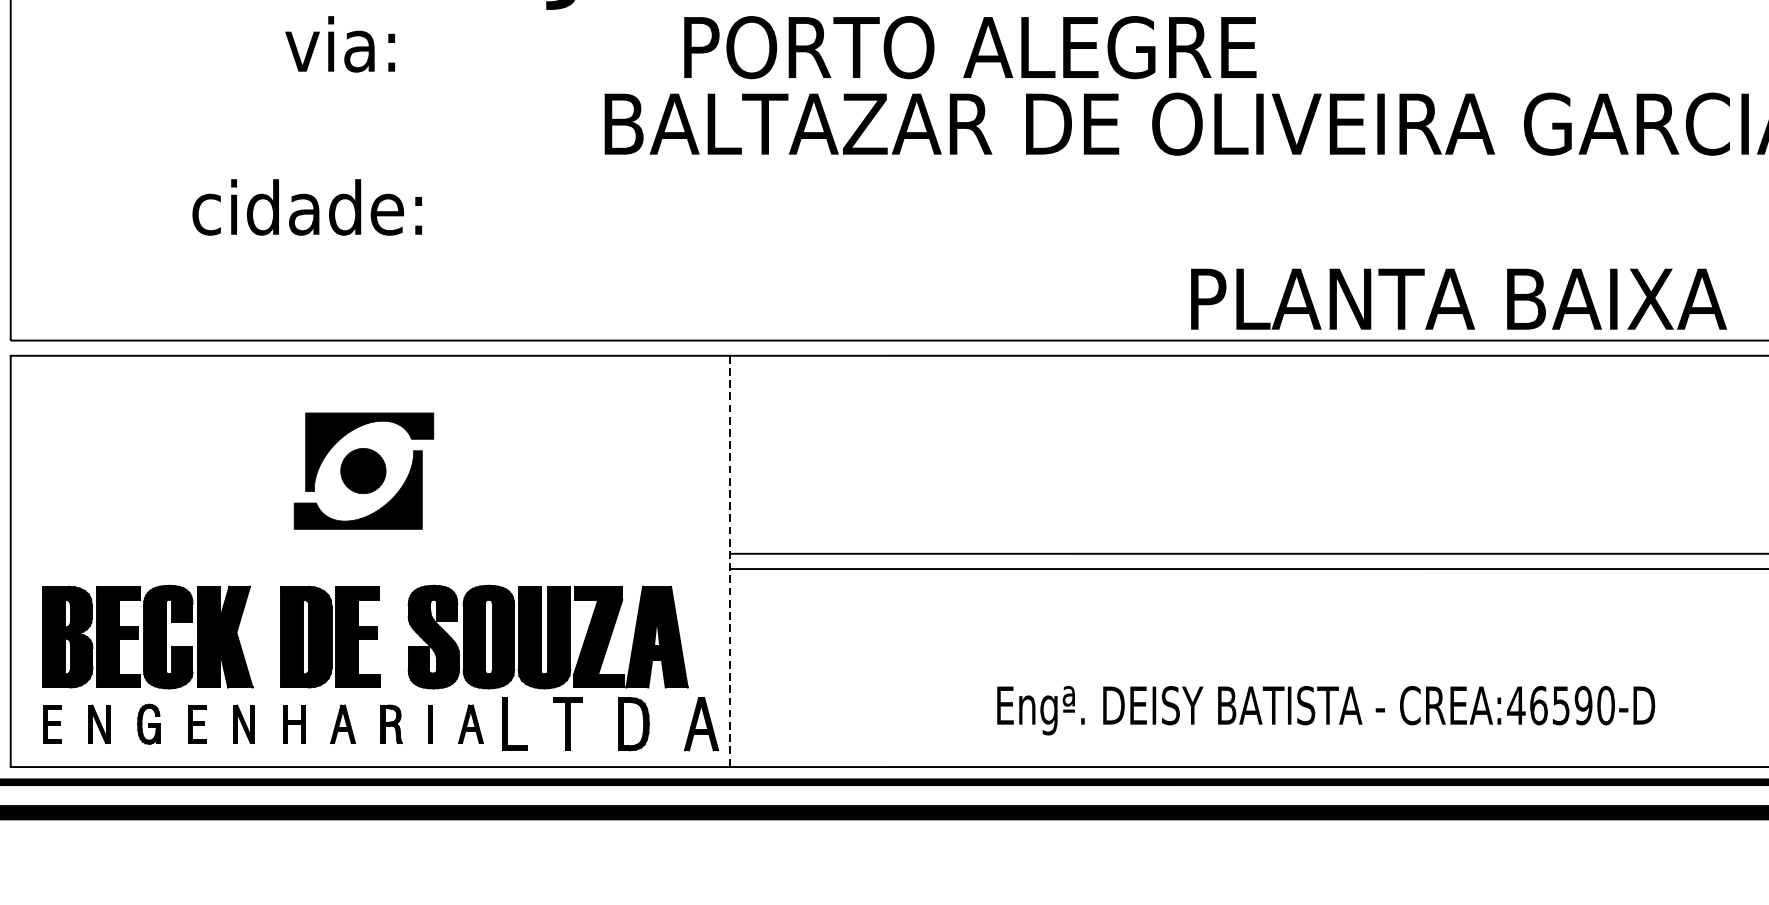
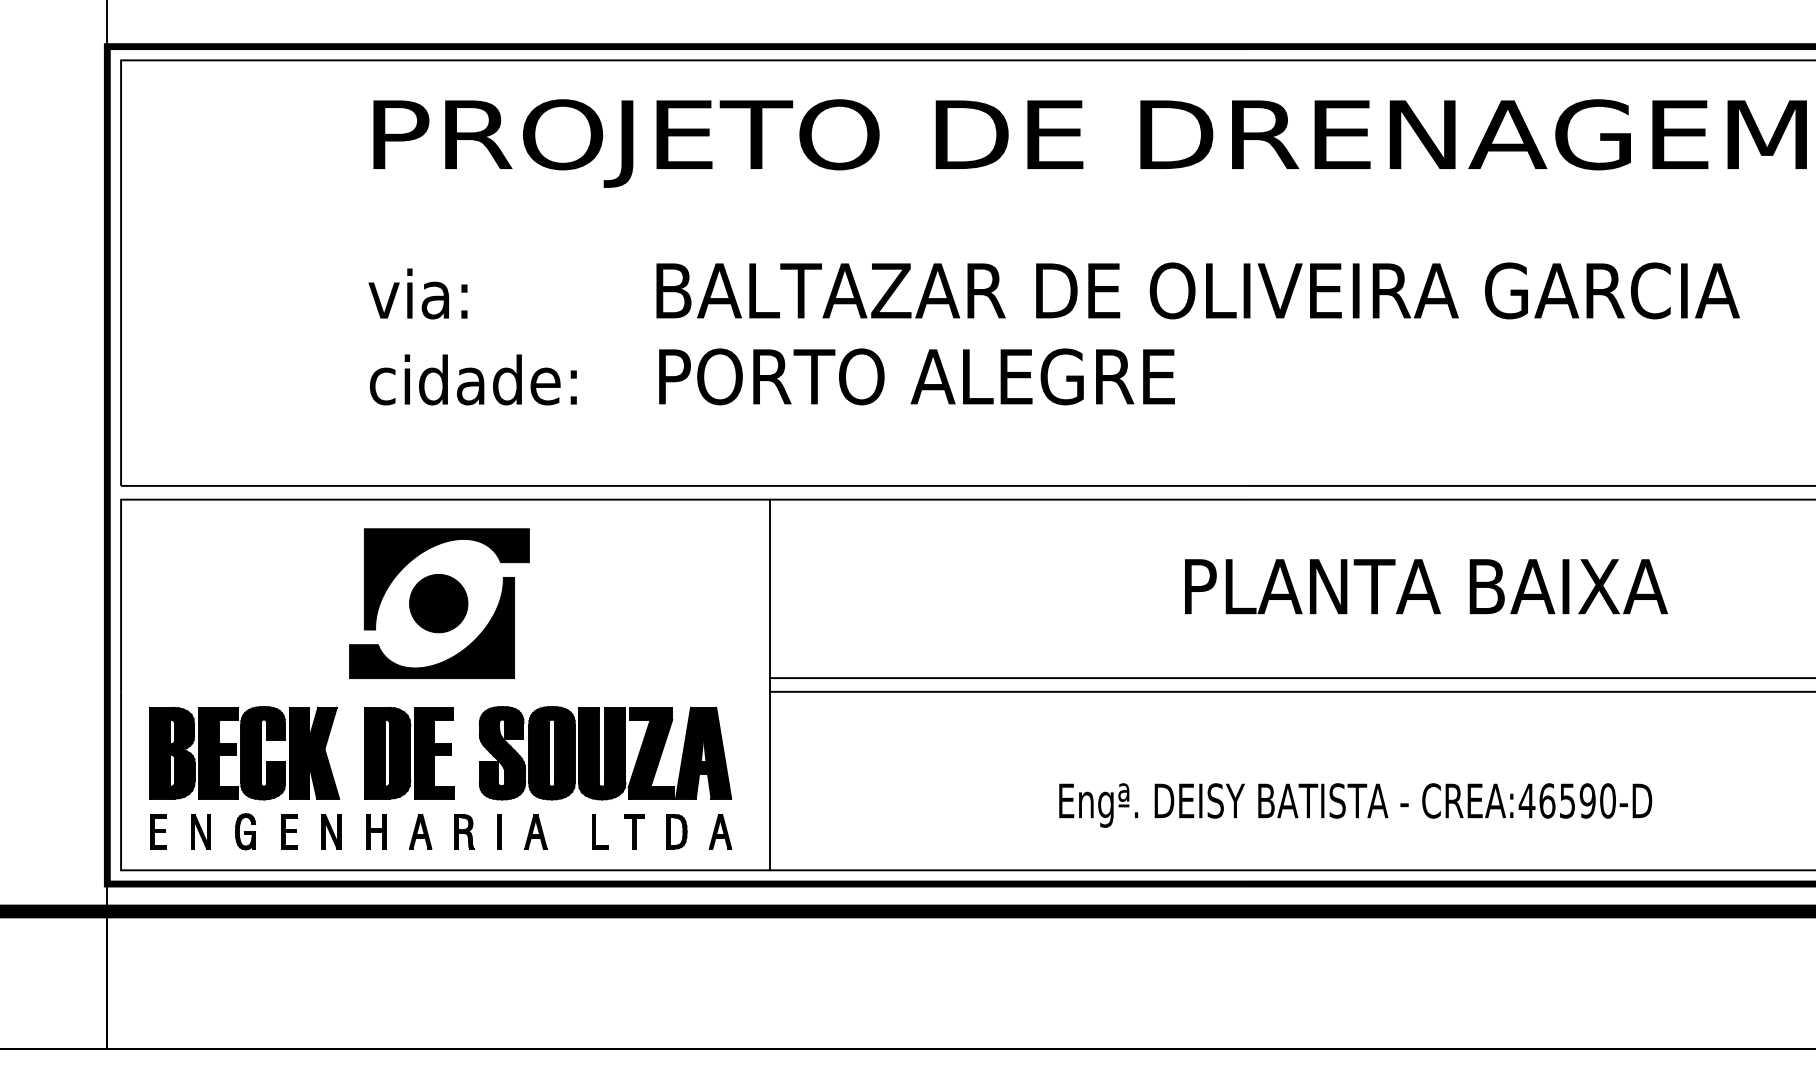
text: (339, 43) -> (417, 293), moved
text: (969, 47) -> (916, 376), moved
text: (306, 206) -> (472, 379), moved
text: (1459, 299) -> (1426, 586), moved
part: (364, 471) -> (439, 603), size x1.43
line: (730, 561) -> (769, 685), dashed -> solid
text: (1325, 710) -> (1355, 805), moved
part: (611, 723) -> (662, 831), size x0.71

